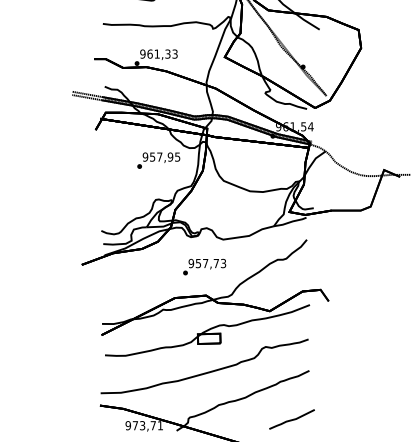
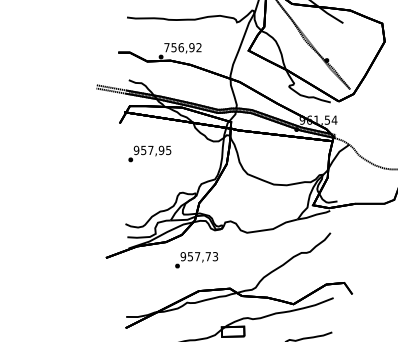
text: (158, 53) -> (182, 47), 961,33 -> 756,92
text: (158, 160) -> (149, 153), moved
text: (204, 266) -> (196, 259), moved

